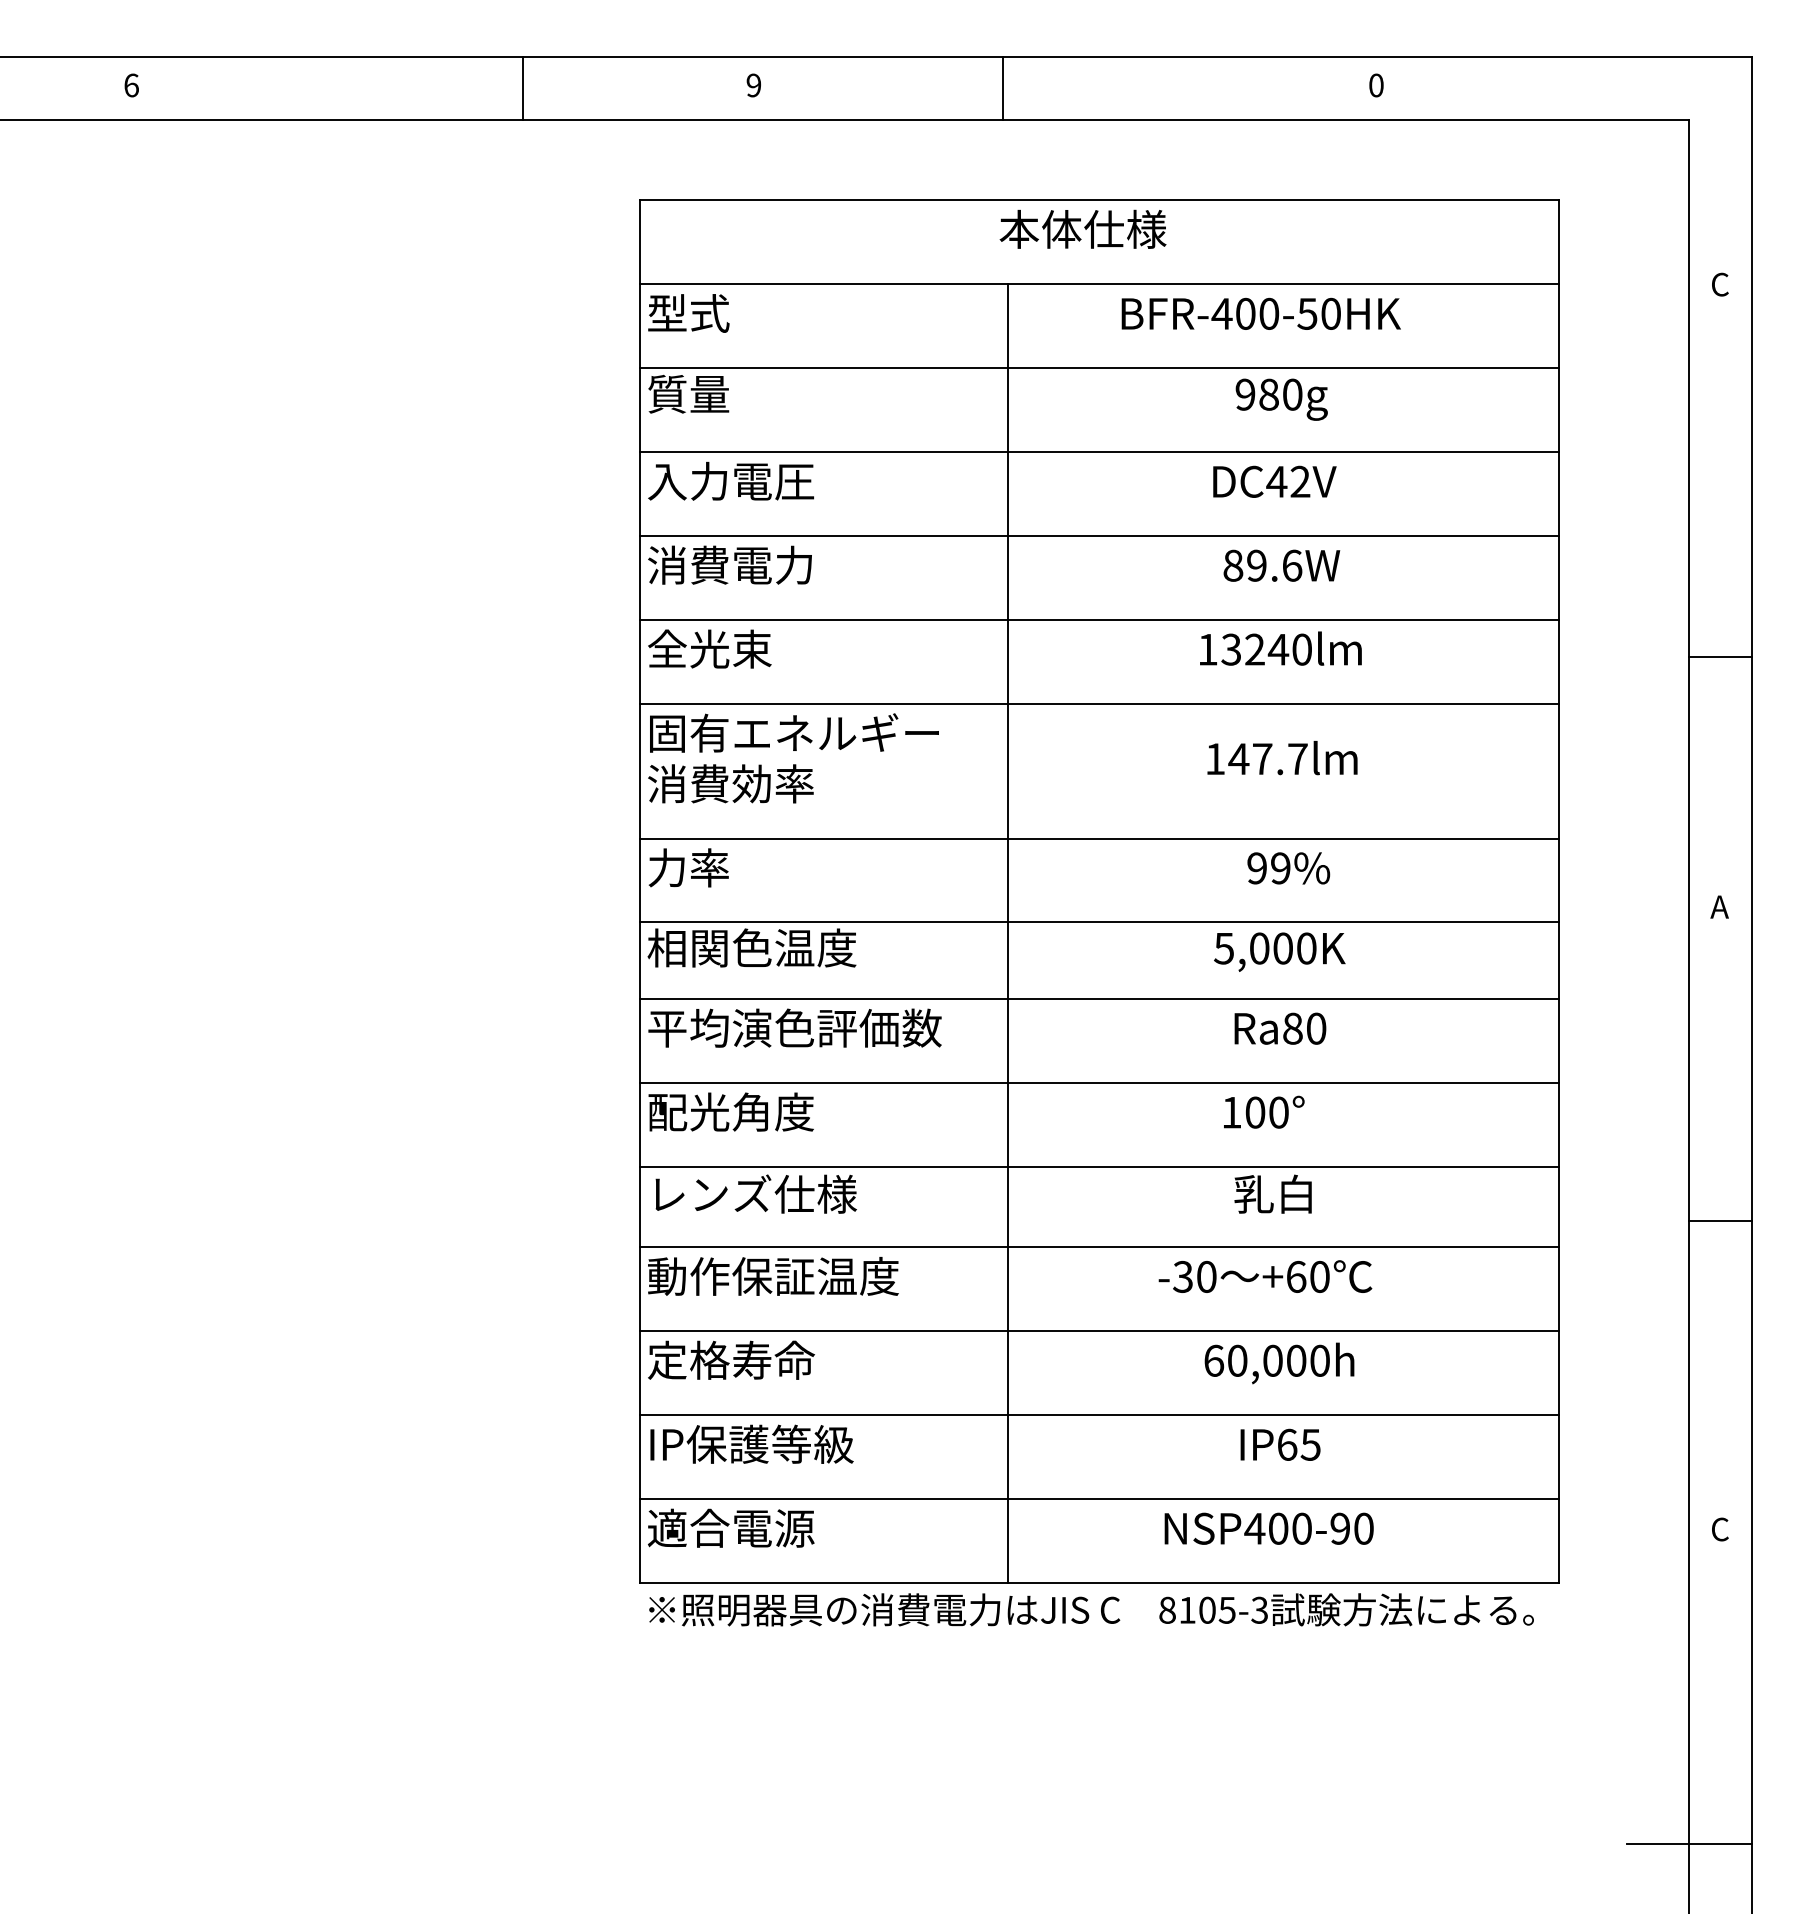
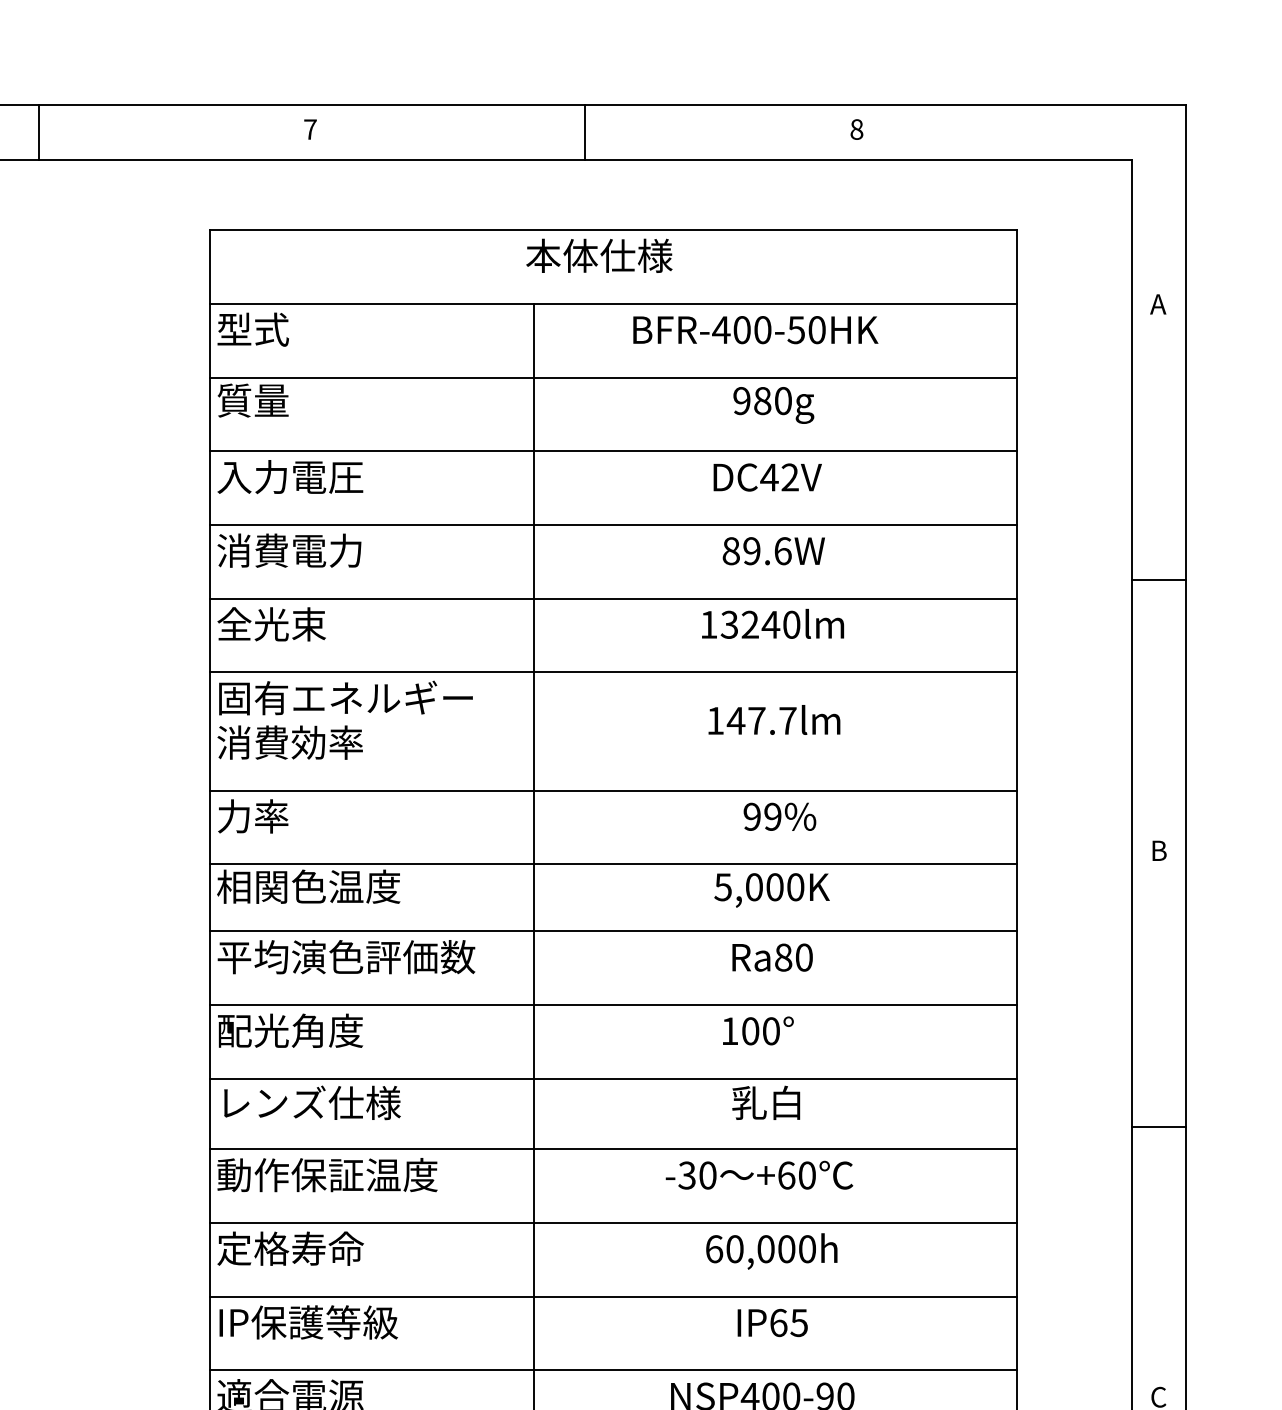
text: (753, 85) -> (310, 129), 9 -> 7
text: (1376, 85) -> (856, 129), 0 -> 8
line: (522, 88) -> (38, 132), moved
line: (1002, 88) -> (584, 132), moved
text: (1719, 284) -> (1158, 304), C -> A
line: (1720, 656) -> (1158, 579), moved
text: (1719, 906) -> (1158, 850), A -> B

